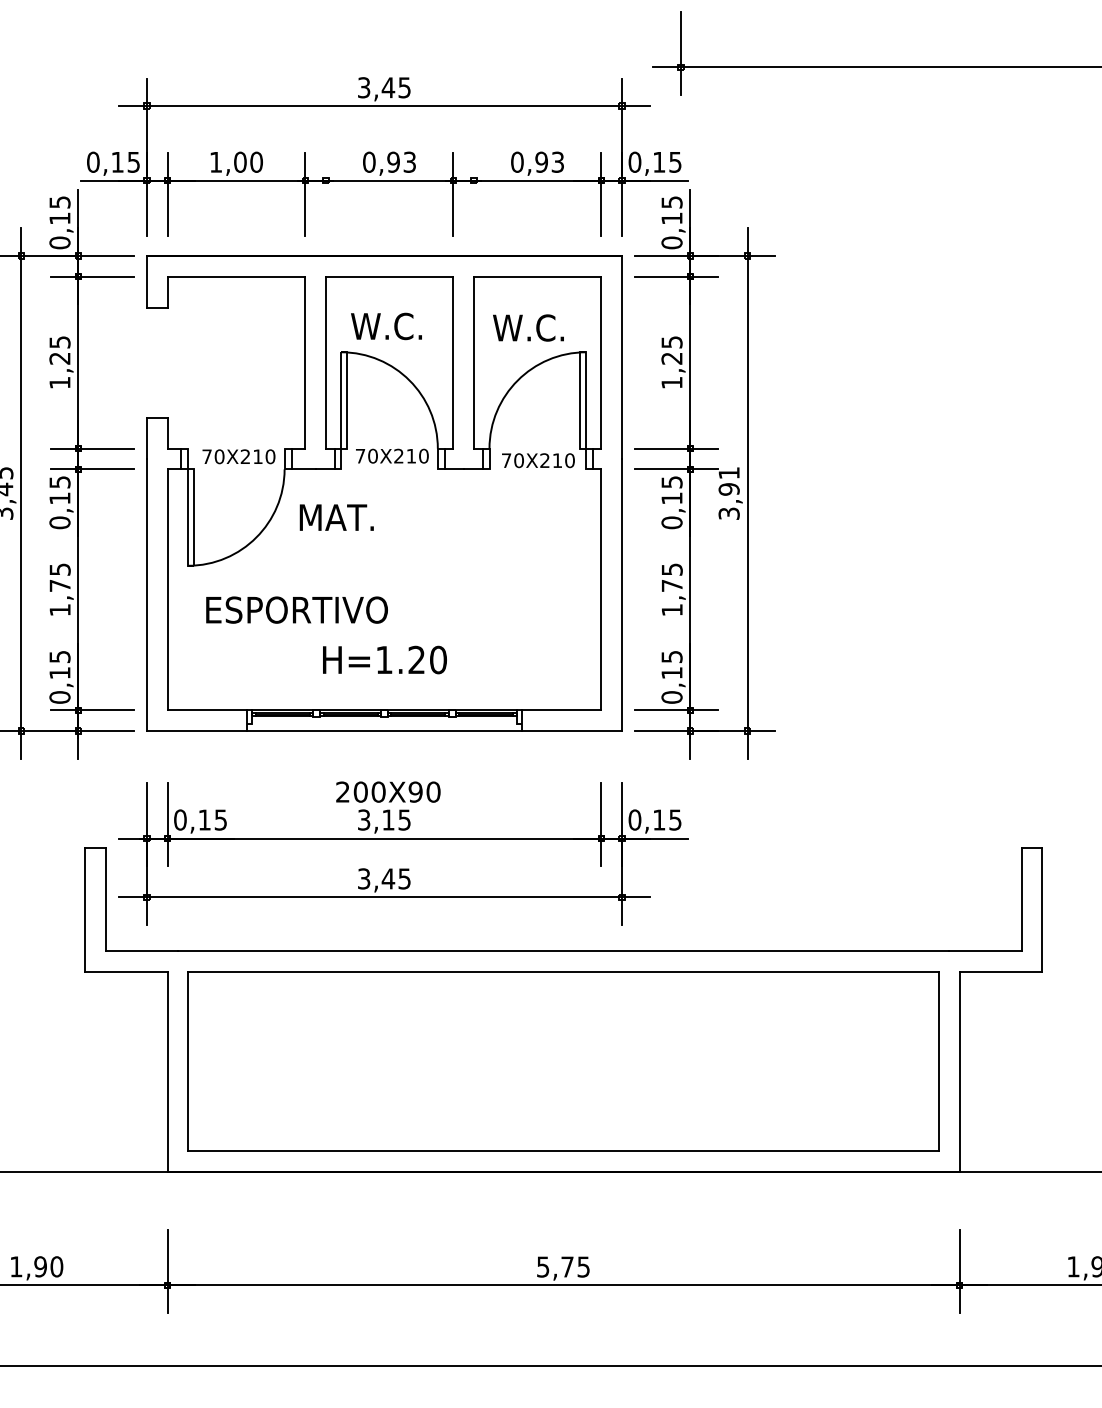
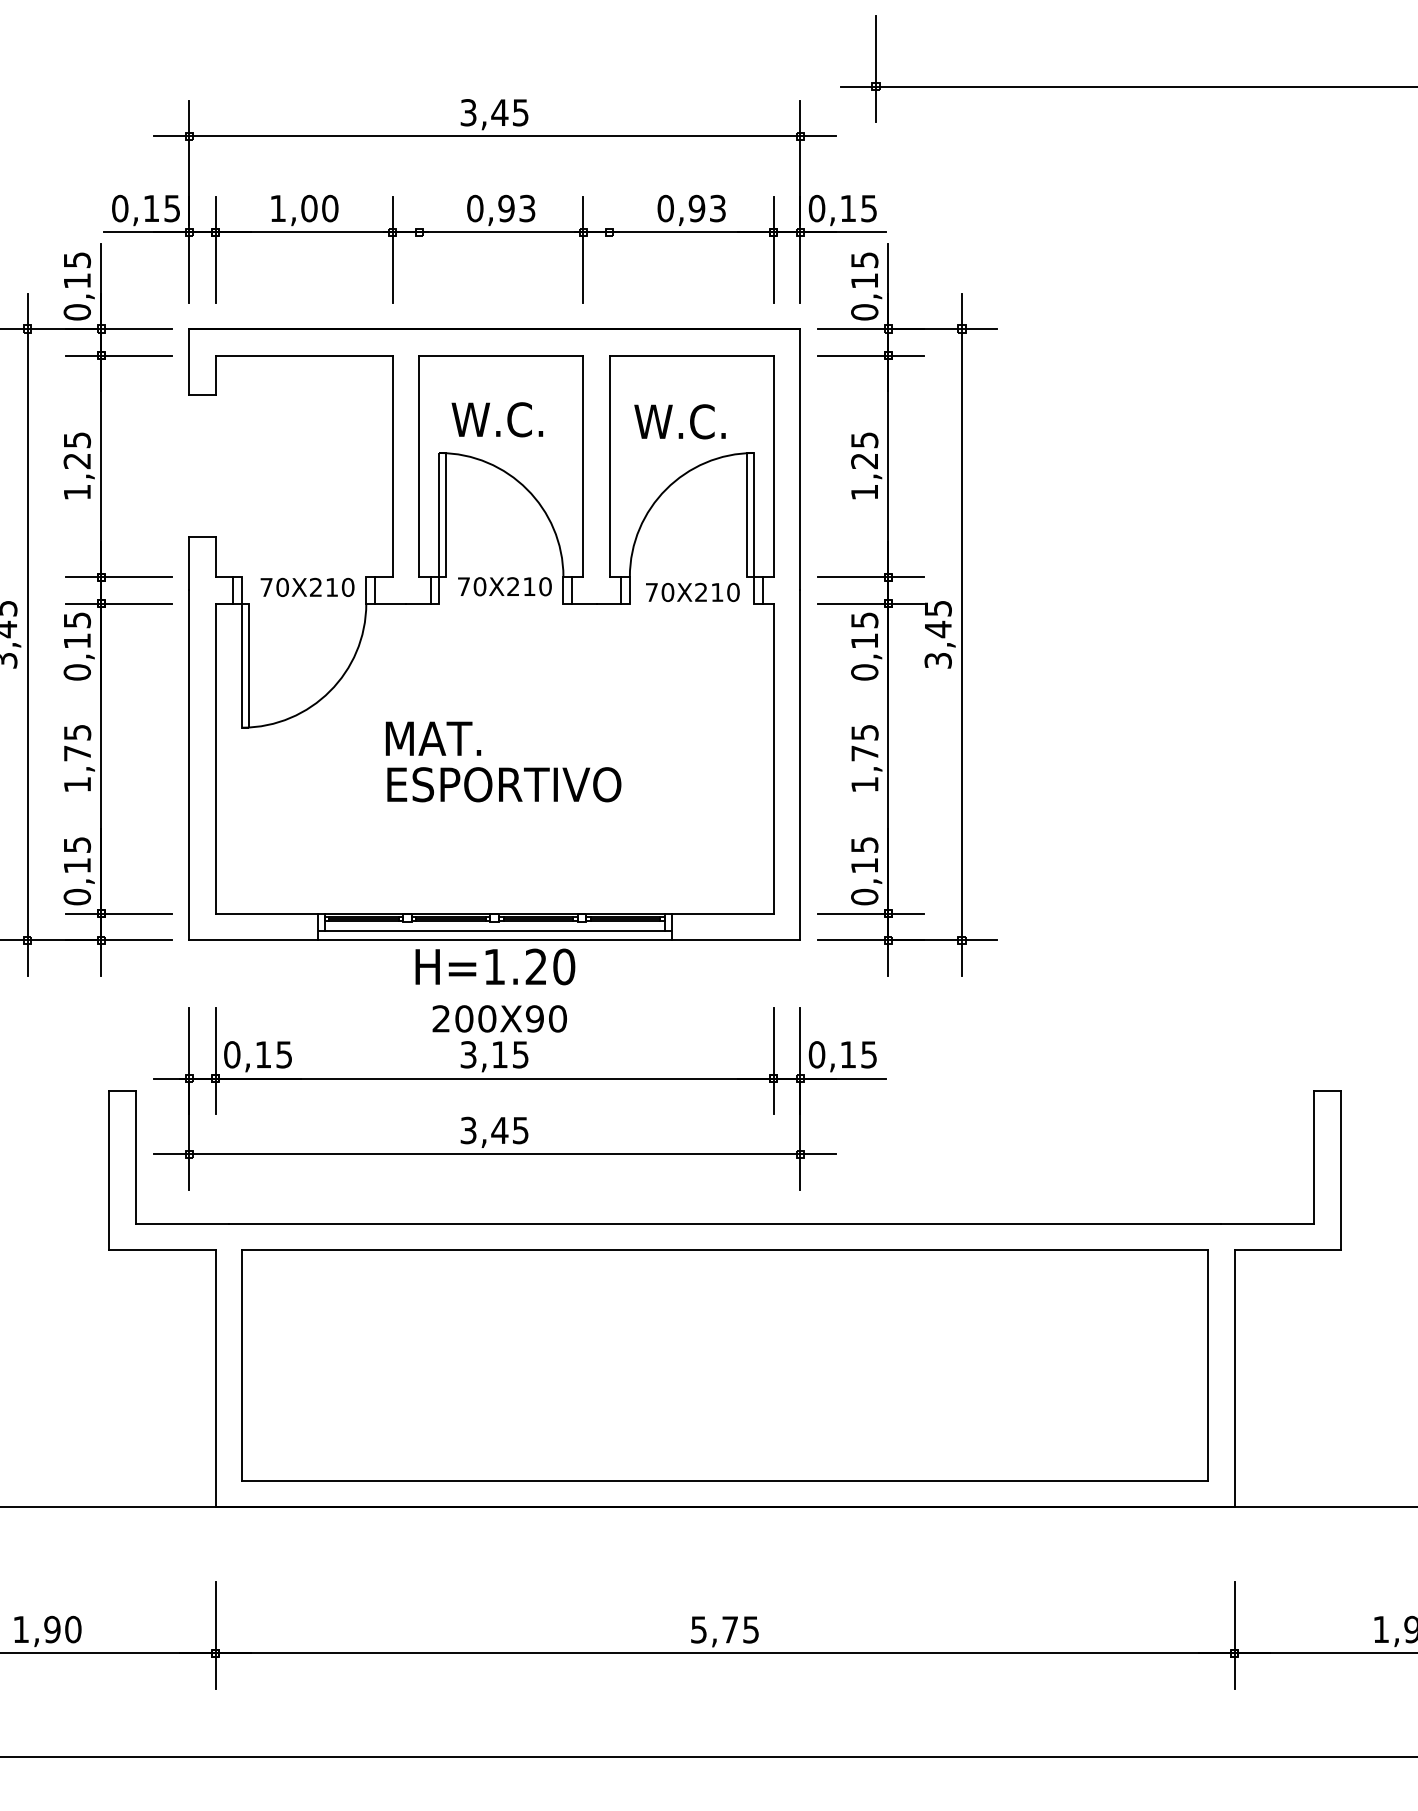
text: (728, 481) -> (937, 619), 3,91 -> 3,45
text: (336, 517) -> (433, 738), moved
text: (297, 609) -> (504, 784), moved
text: (385, 659) -> (495, 966), moved
line: (384, 724) -> (494, 931), added

